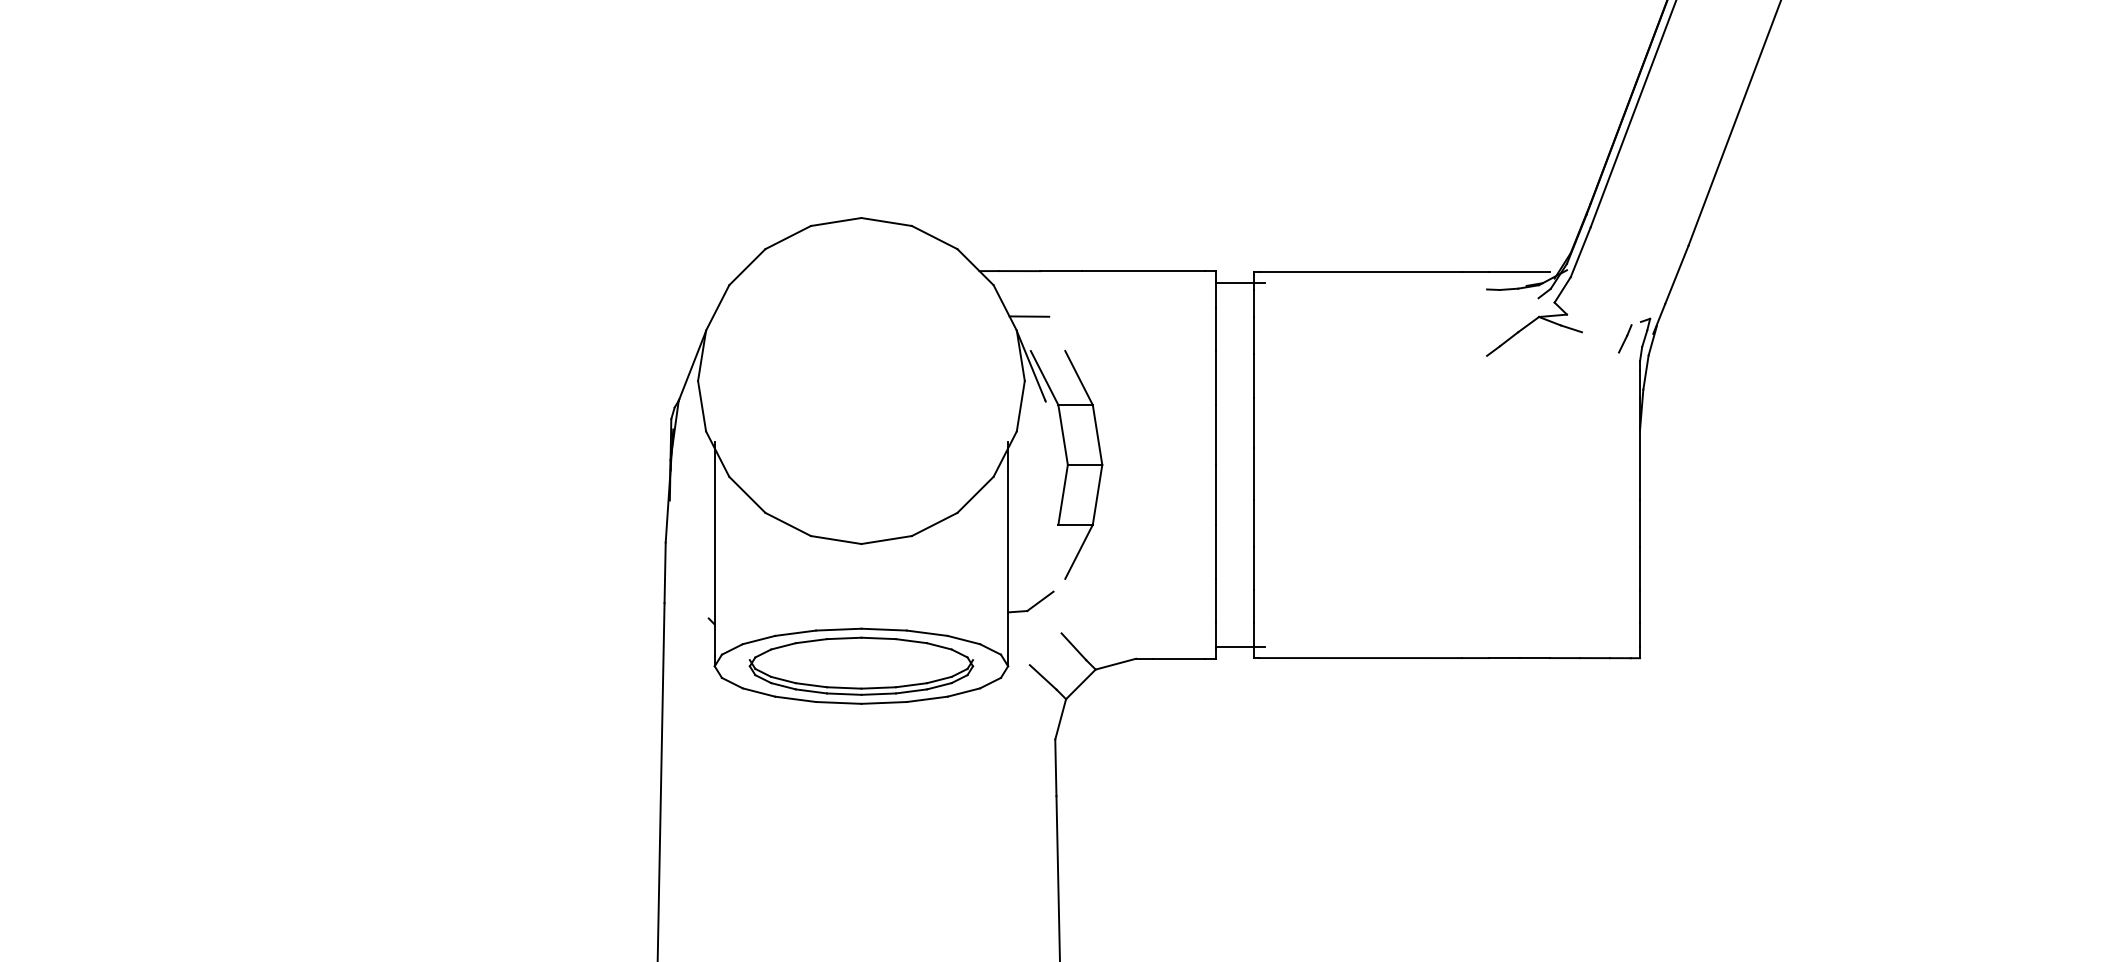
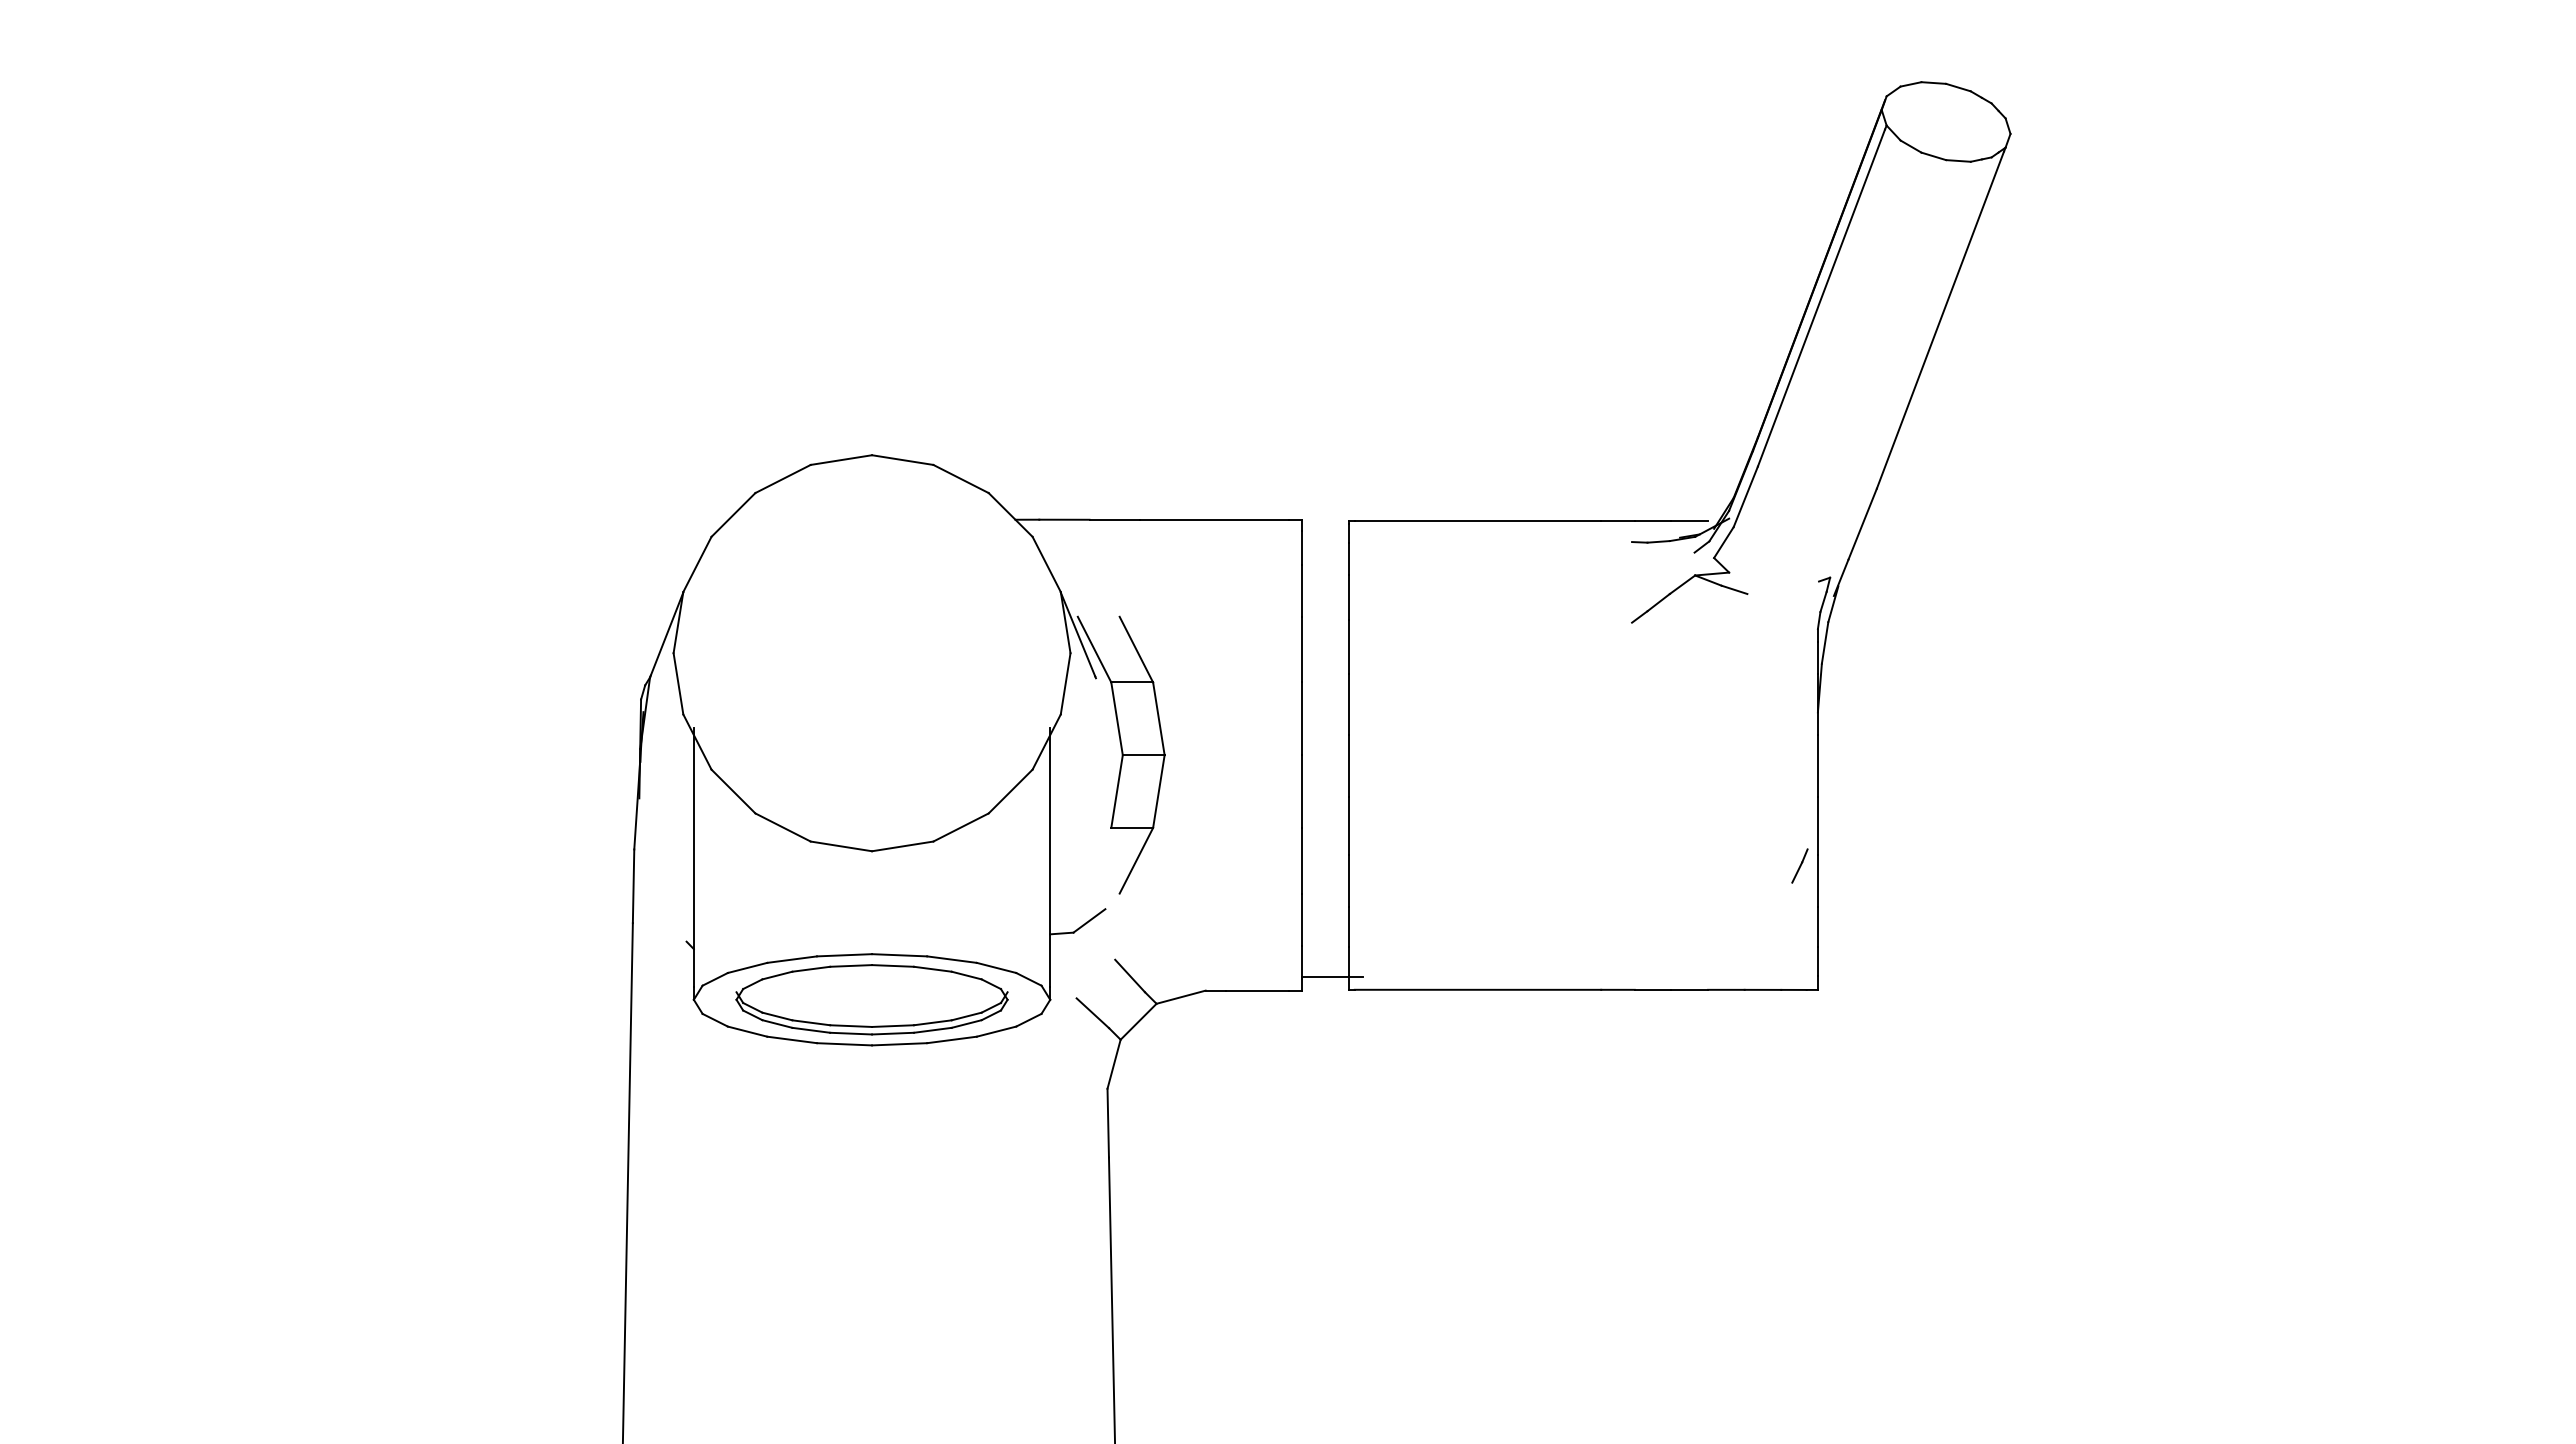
line: (1240, 282) -> (1332, 533), removed
line: (1028, 316) -> (1075, 574), removed
line: (1624, 338) -> (1799, 865), moved

